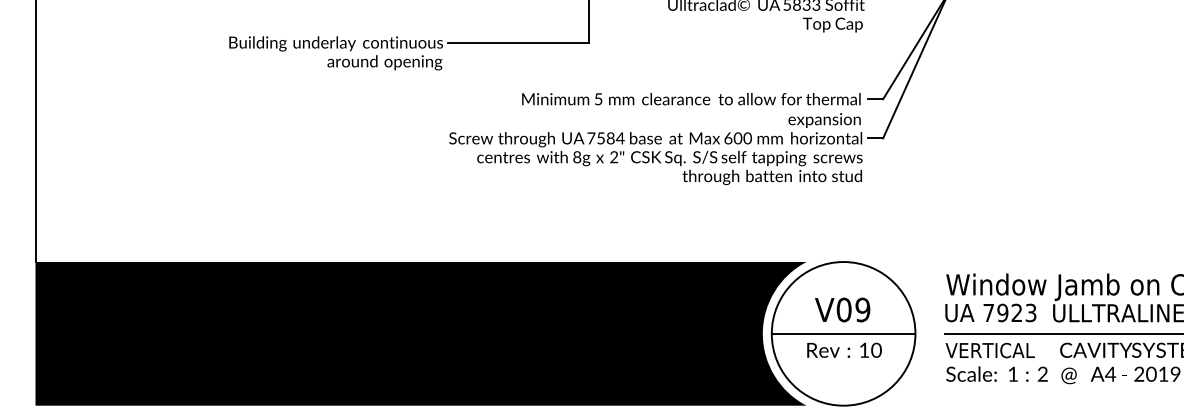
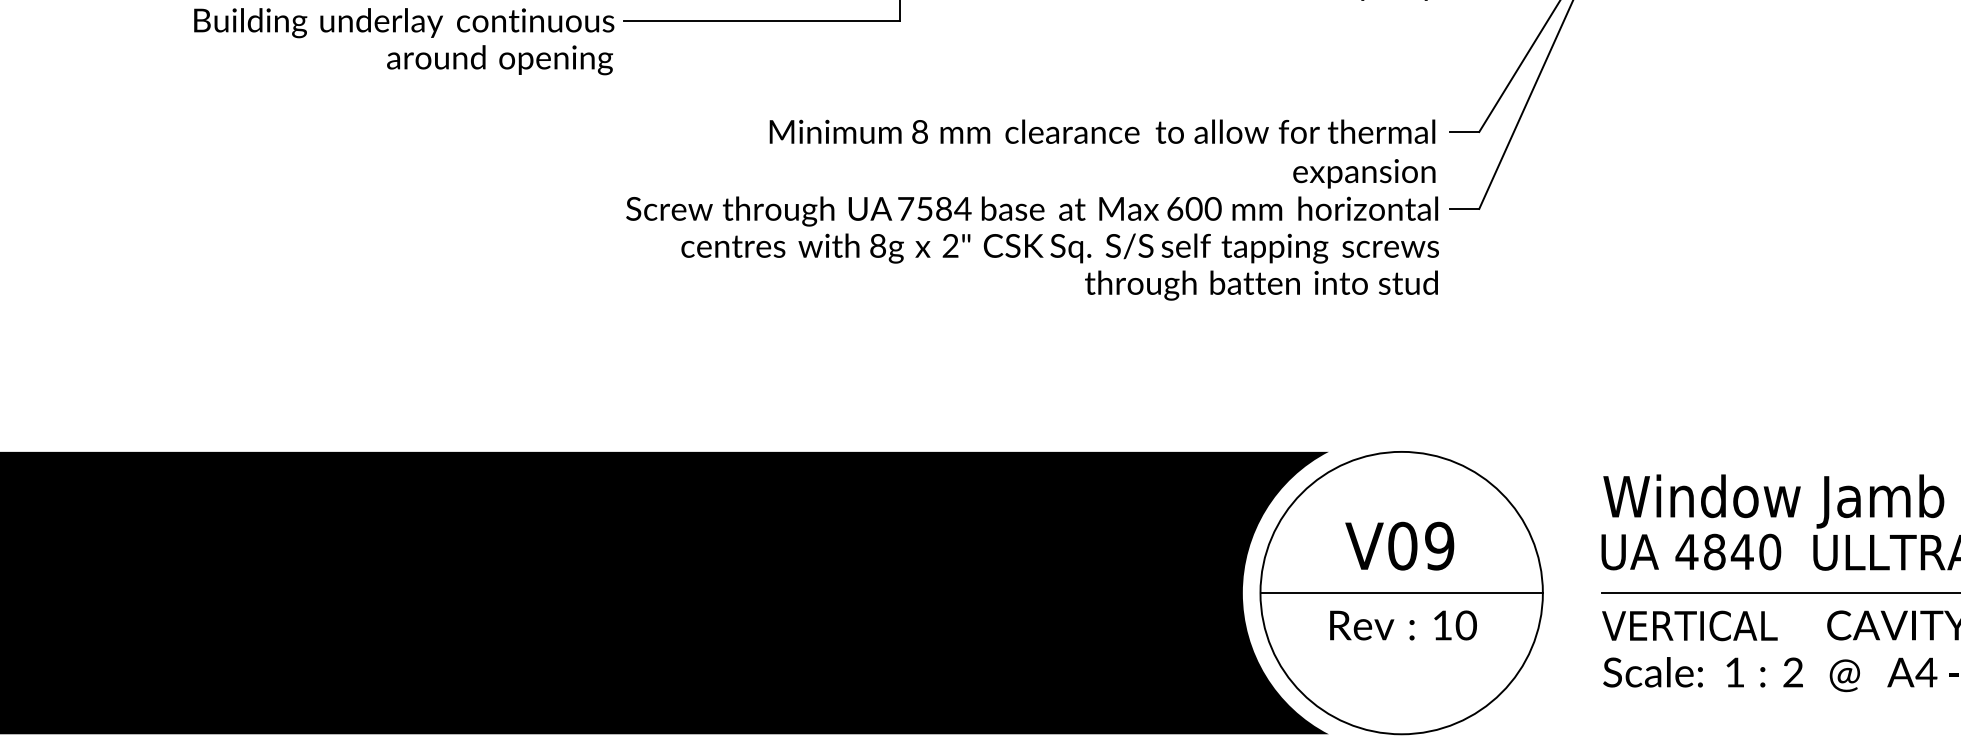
text: (598, 99) -> (919, 132), 5 -> 8
text: (1009, 312) -> (1727, 551), 7923 -> 4840

